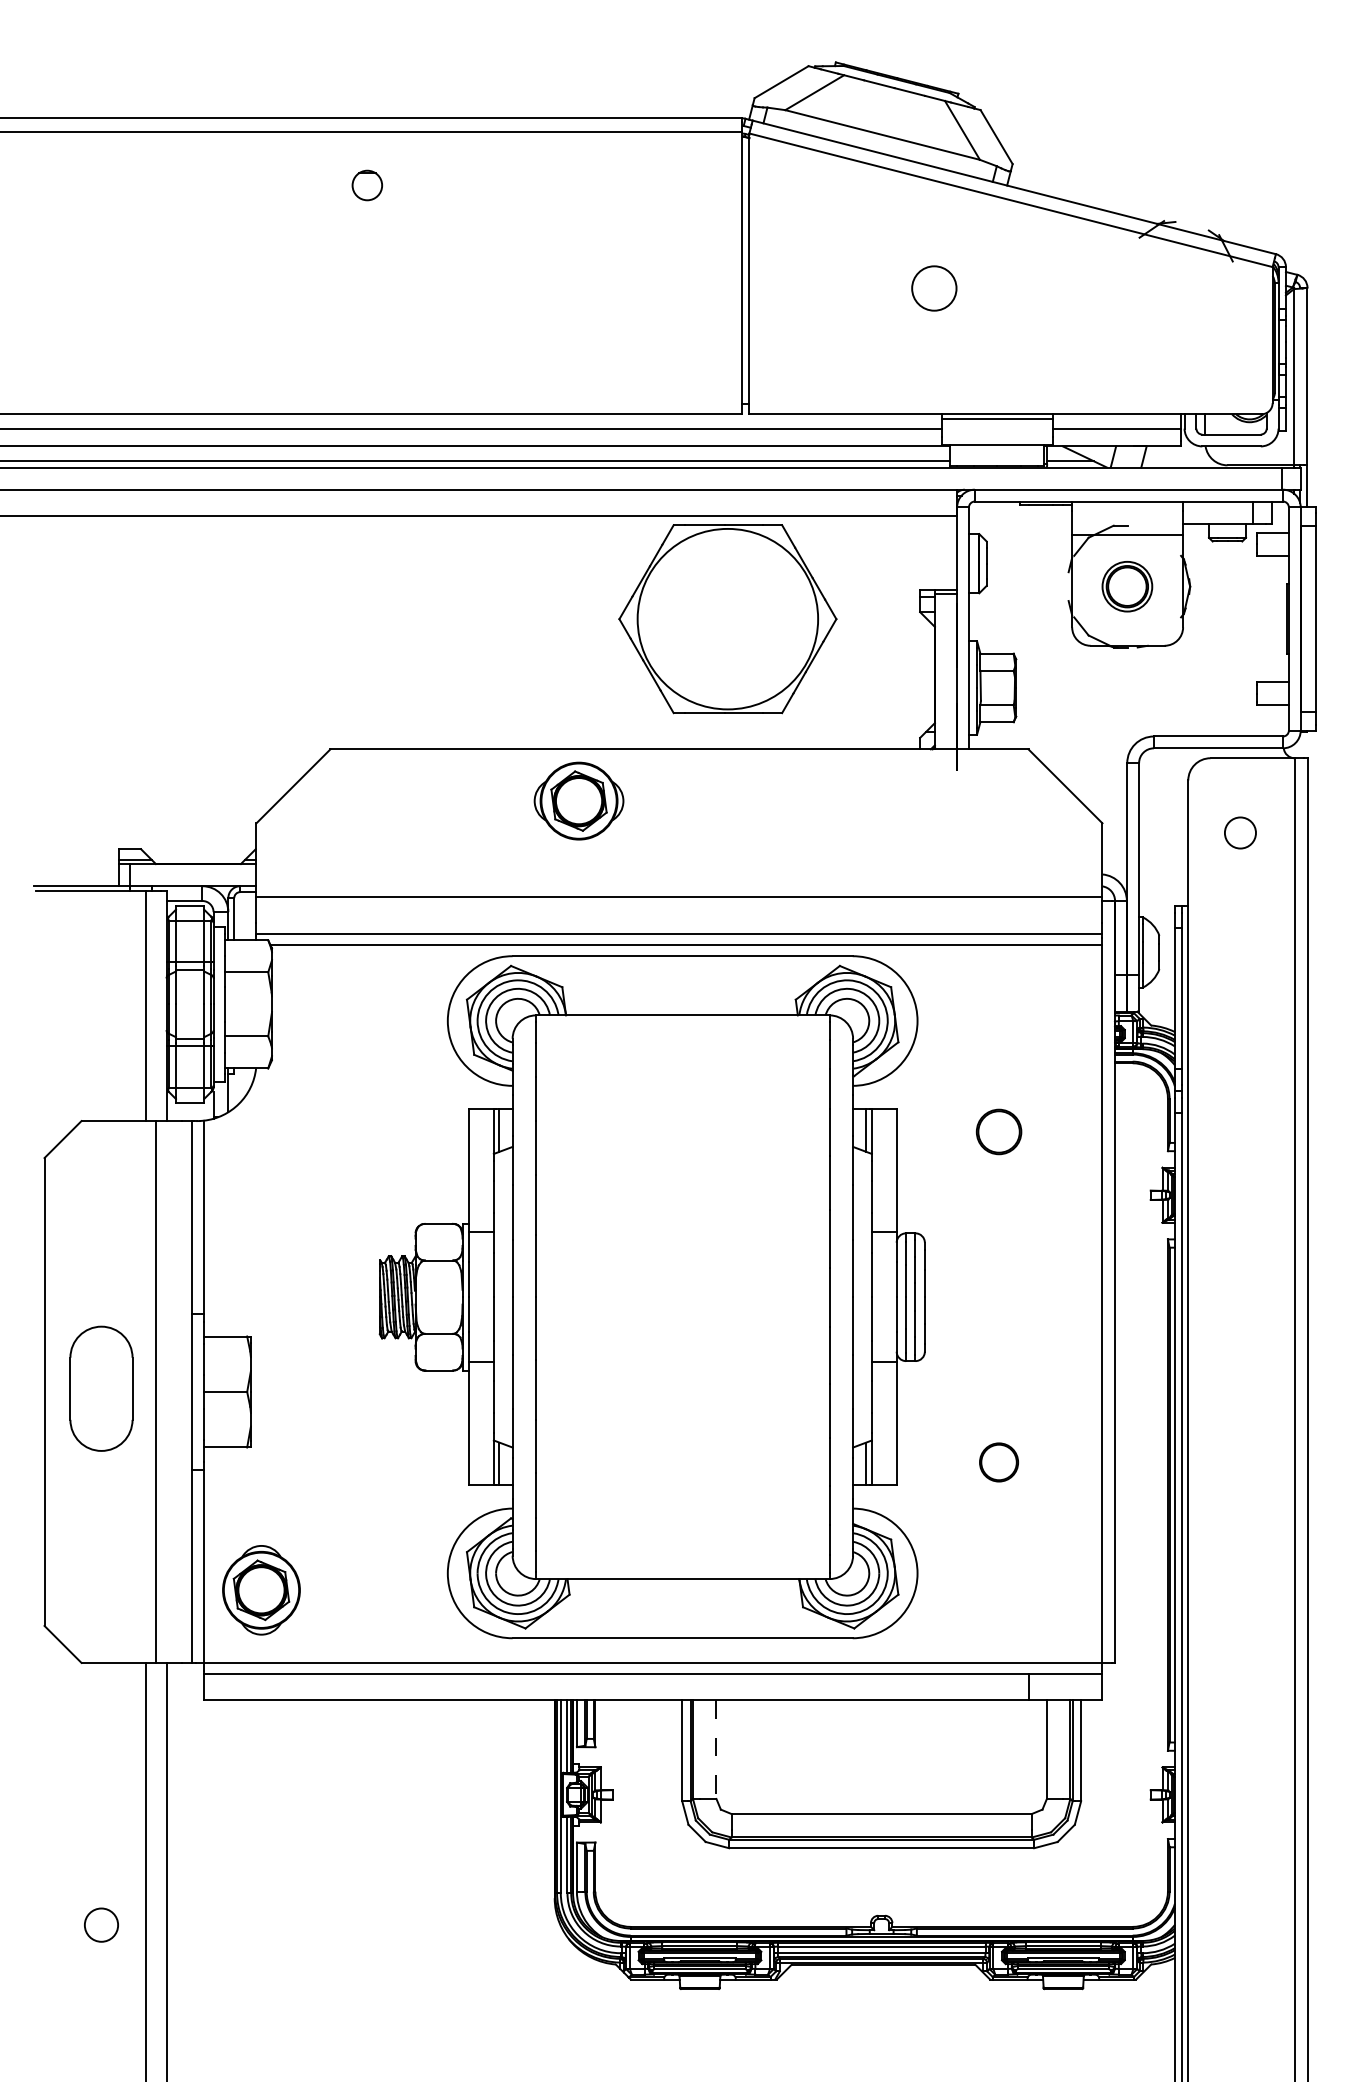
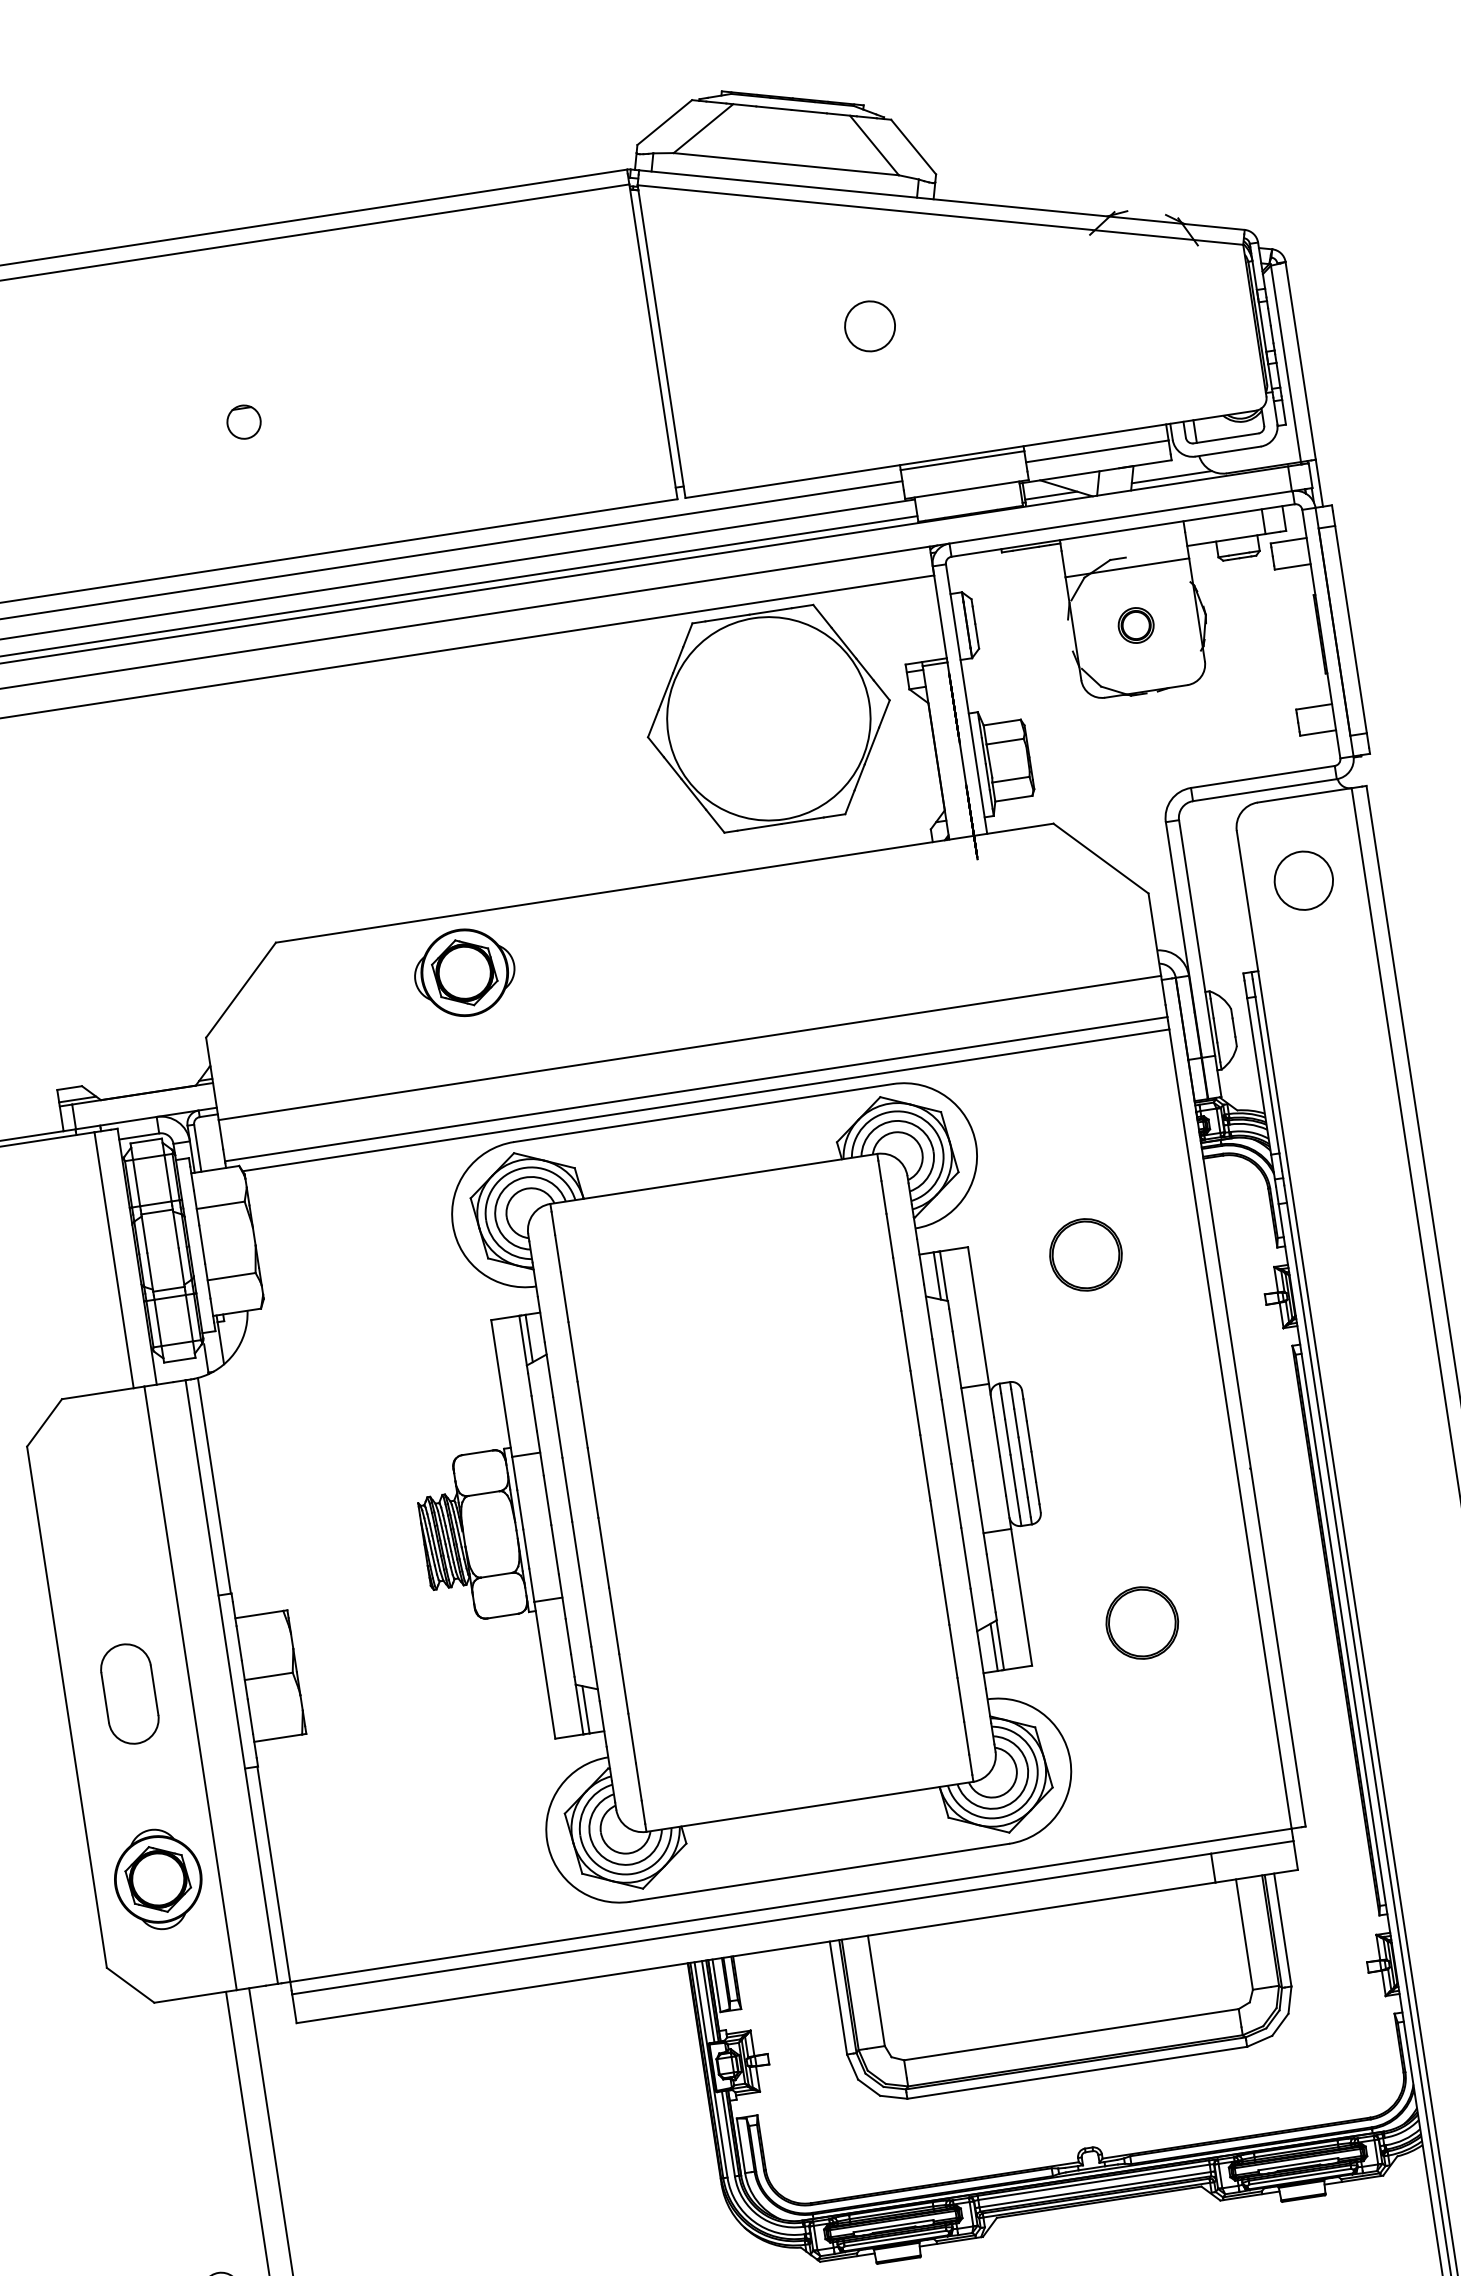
part: (366, 185) -> (243, 422), moved
line: (1178, 461) -> (1171, 477), added
part: (1127, 586) -> (1136, 625), size x0.62
part: (727, 619) -> (768, 719), moved
part: (578, 800) -> (464, 972), moved
circle: (1240, 832) -> (1303, 880), size x1.67
part: (998, 1131) -> (1085, 1254), size x1.43
part: (101, 1388) -> (129, 1693), size x0.71
part: (998, 1462) -> (1141, 1623), size x1.67
part: (261, 1590) -> (158, 1879), moved
line: (716, 1749) -> (876, 1990), dashed -> solid

